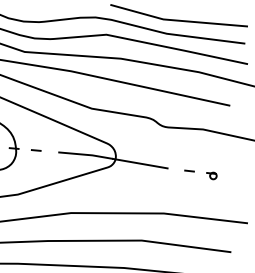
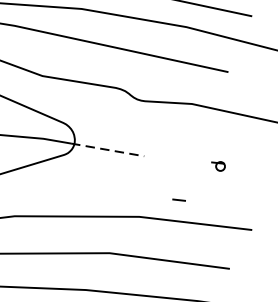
line: (140, 163) -> (107, 149), solid -> dashed
line: (189, 170) -> (179, 199), moved
part: (211, 175) -> (218, 165), moved

